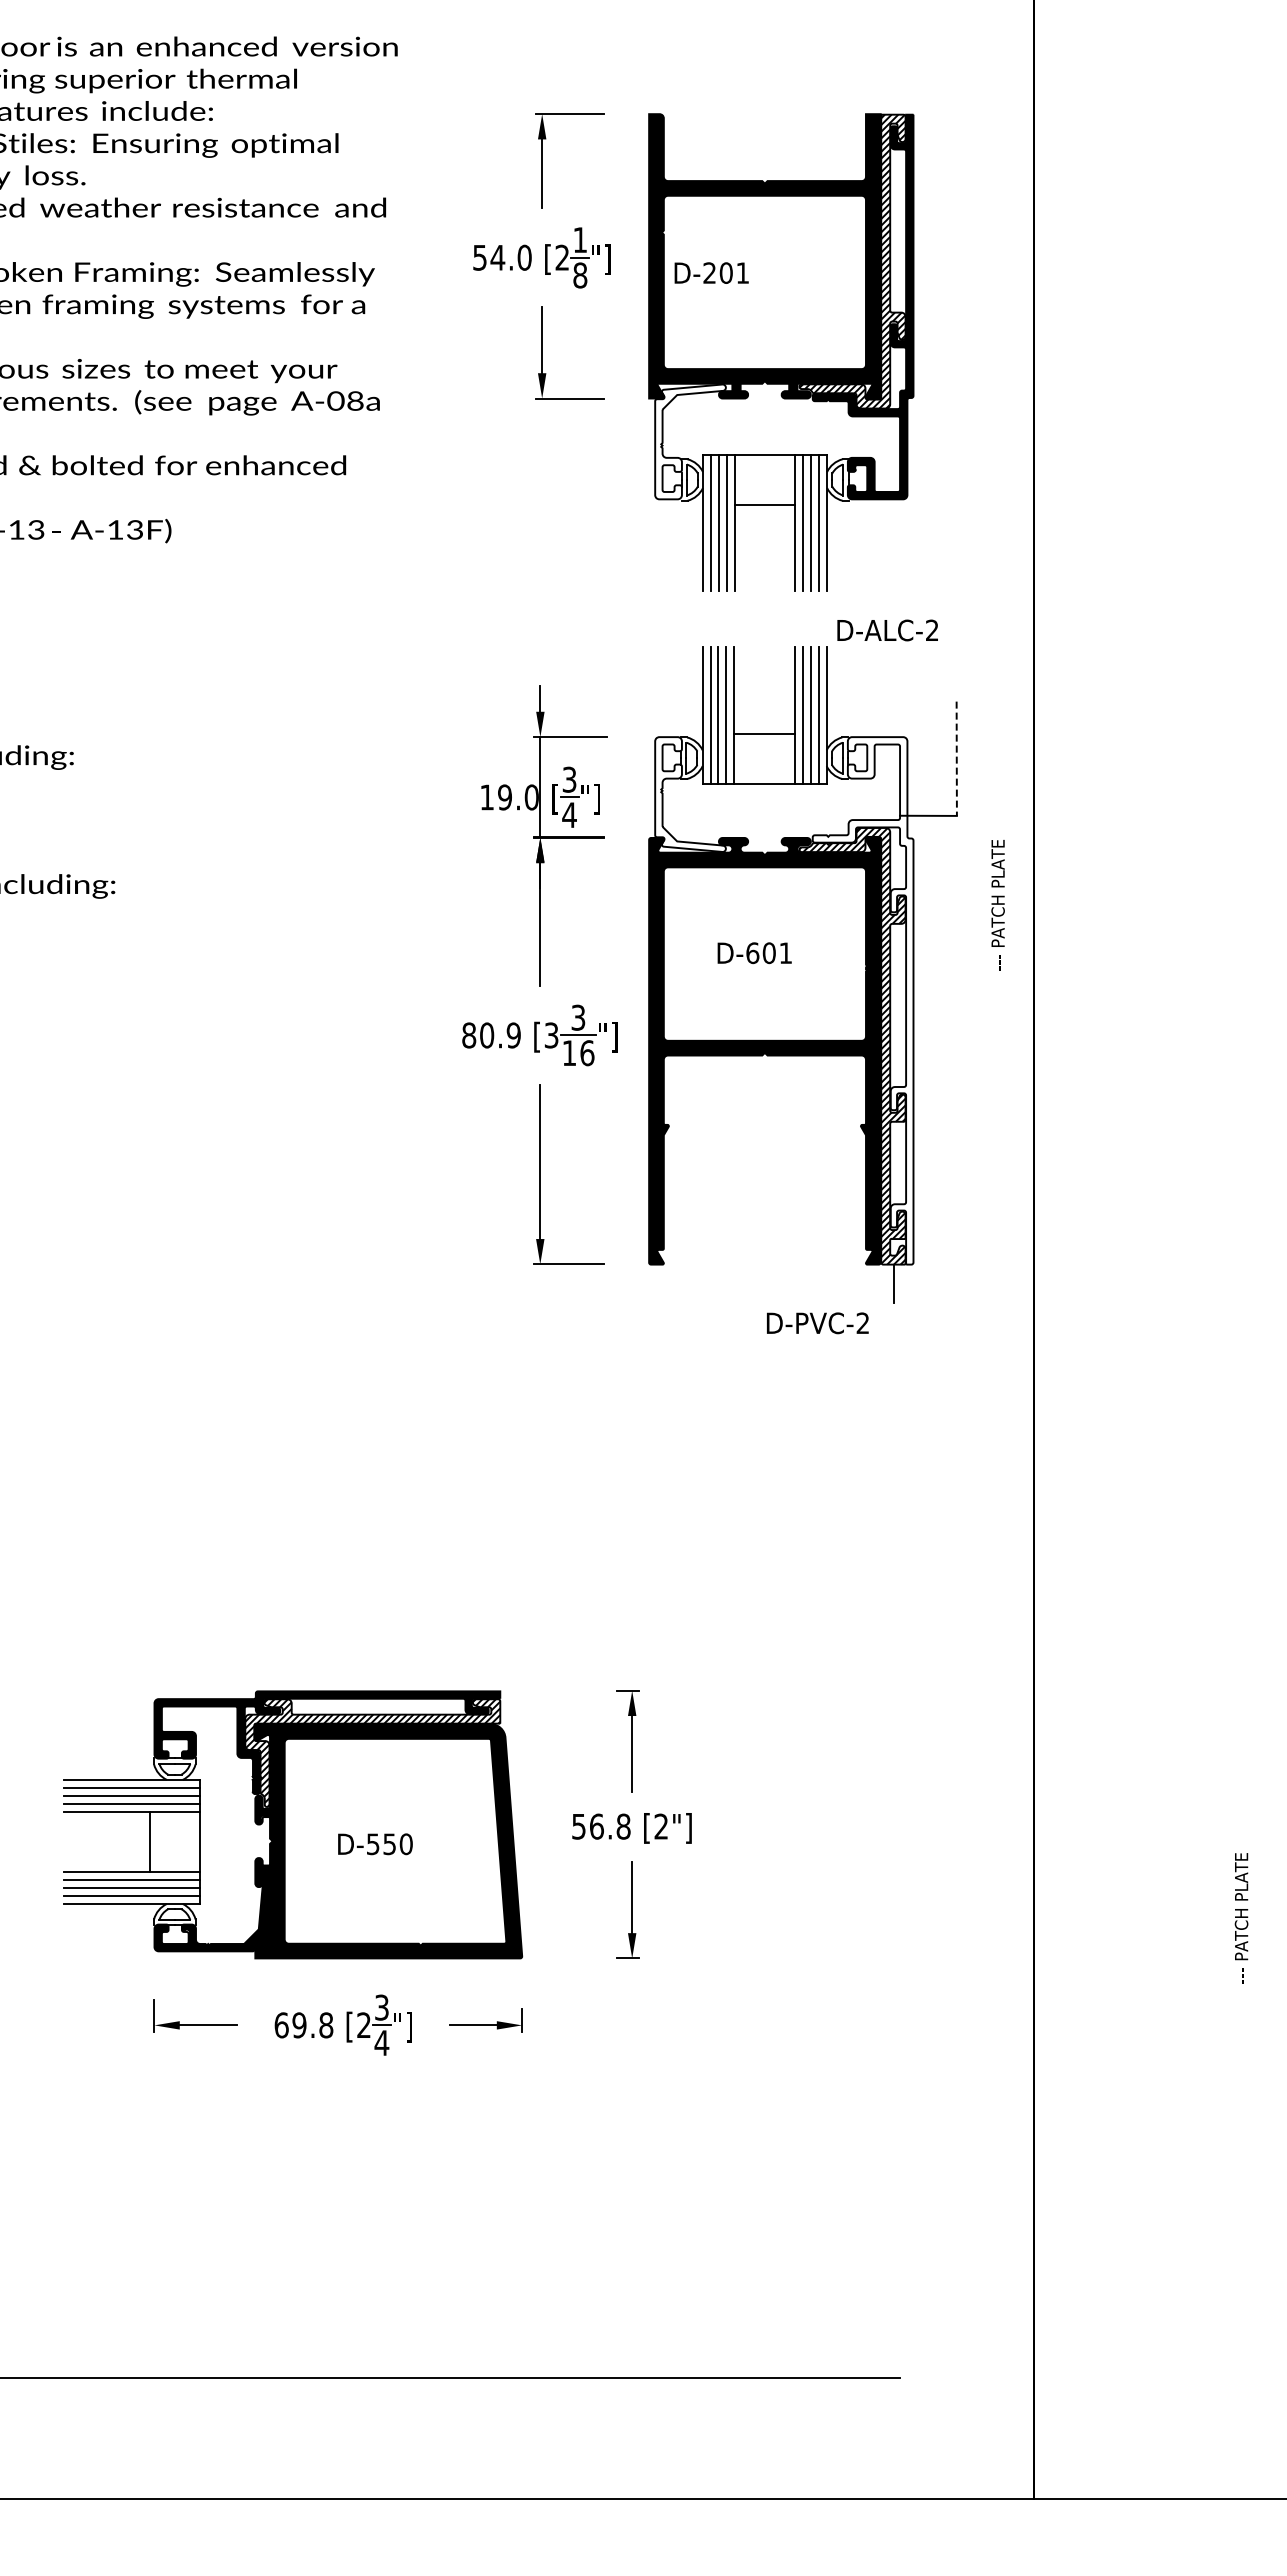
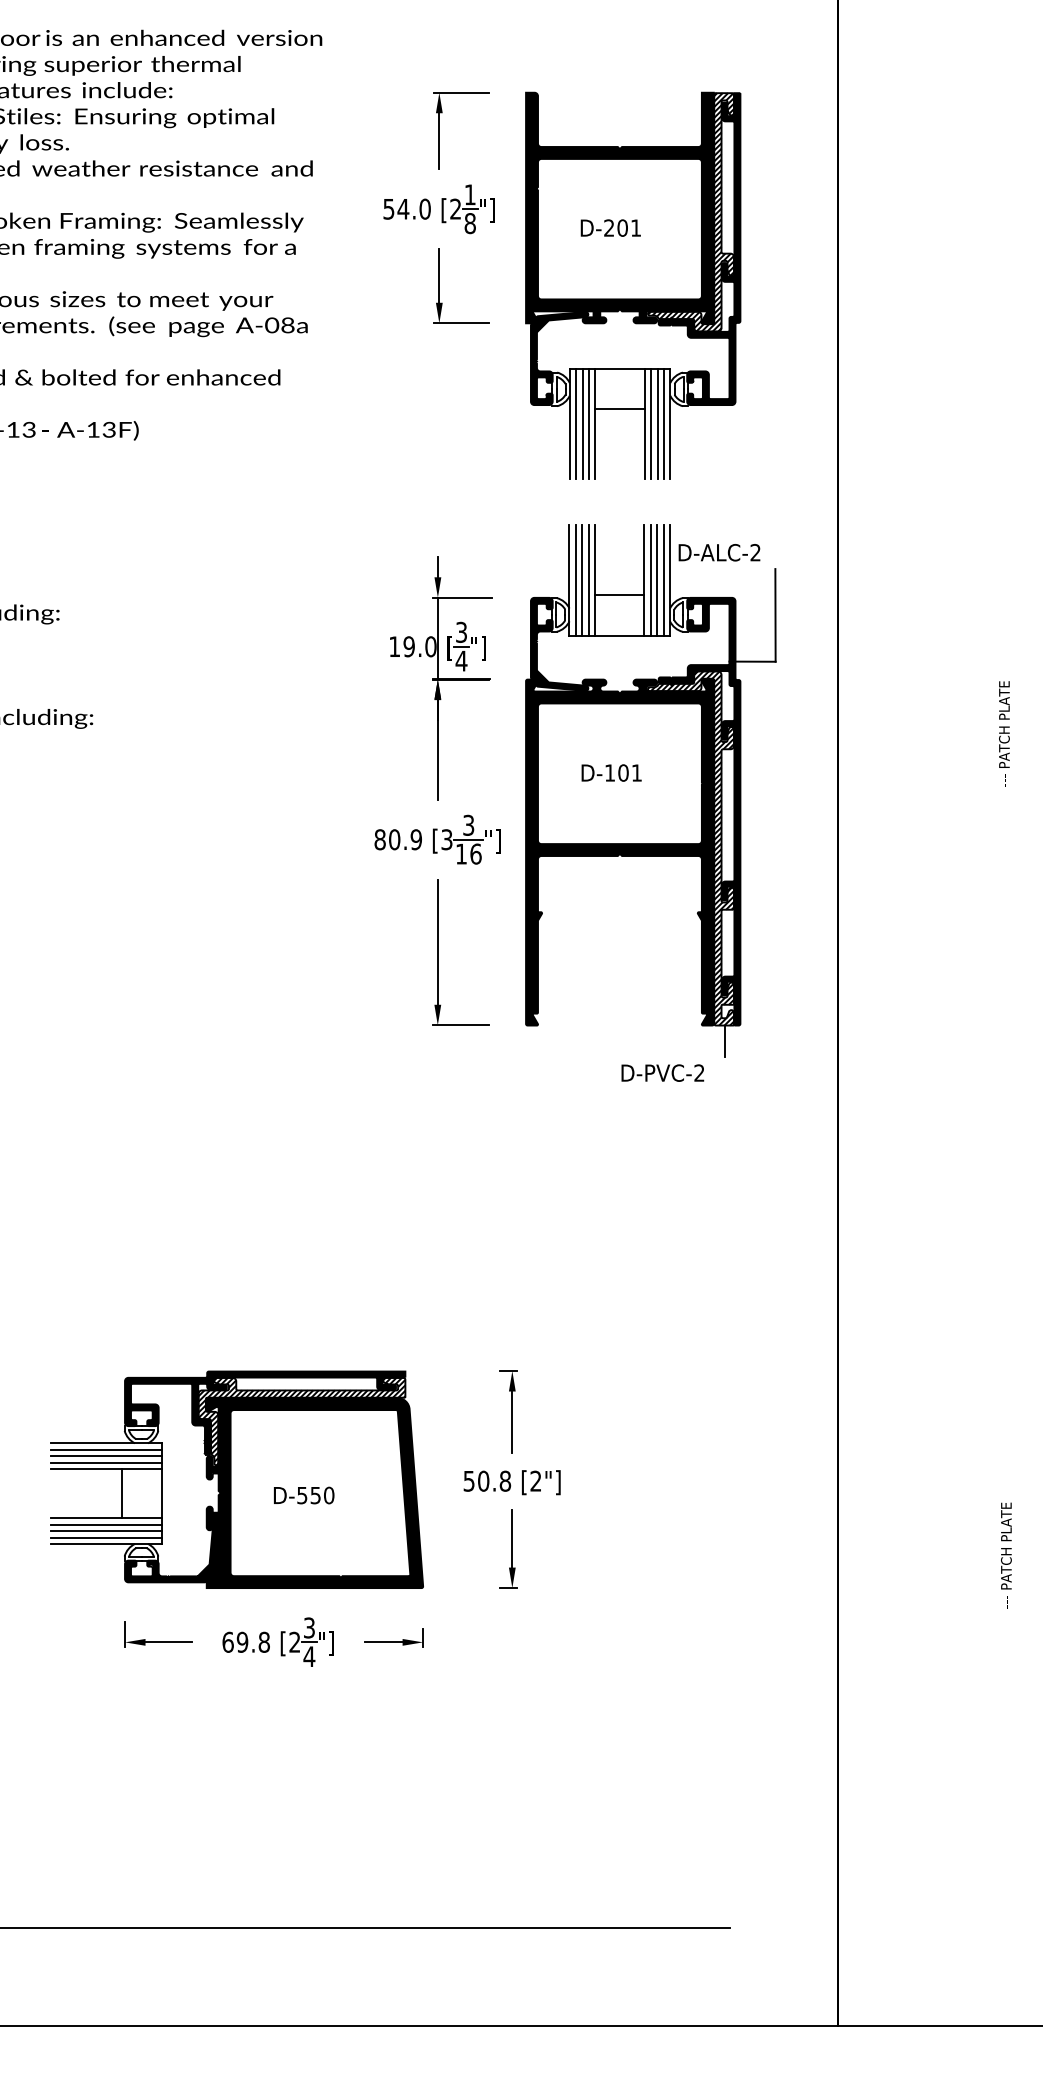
text: (711, 272) -> (610, 227), moved
fill: (690, 441) -> (559, 358), added
text: (887, 630) -> (719, 552), moved
line: (956, 759) -> (775, 615), dashed -> solid
fill: (690, 794) -> (559, 644), added
text: (997, 905) -> (1003, 734), moved
text: (752, 953) -> (609, 773), D-601 -> D-101
fill: (862, 1000) -> (699, 811), added
text: (596, 1826) -> (483, 1481), 56.8 -> 50.8

